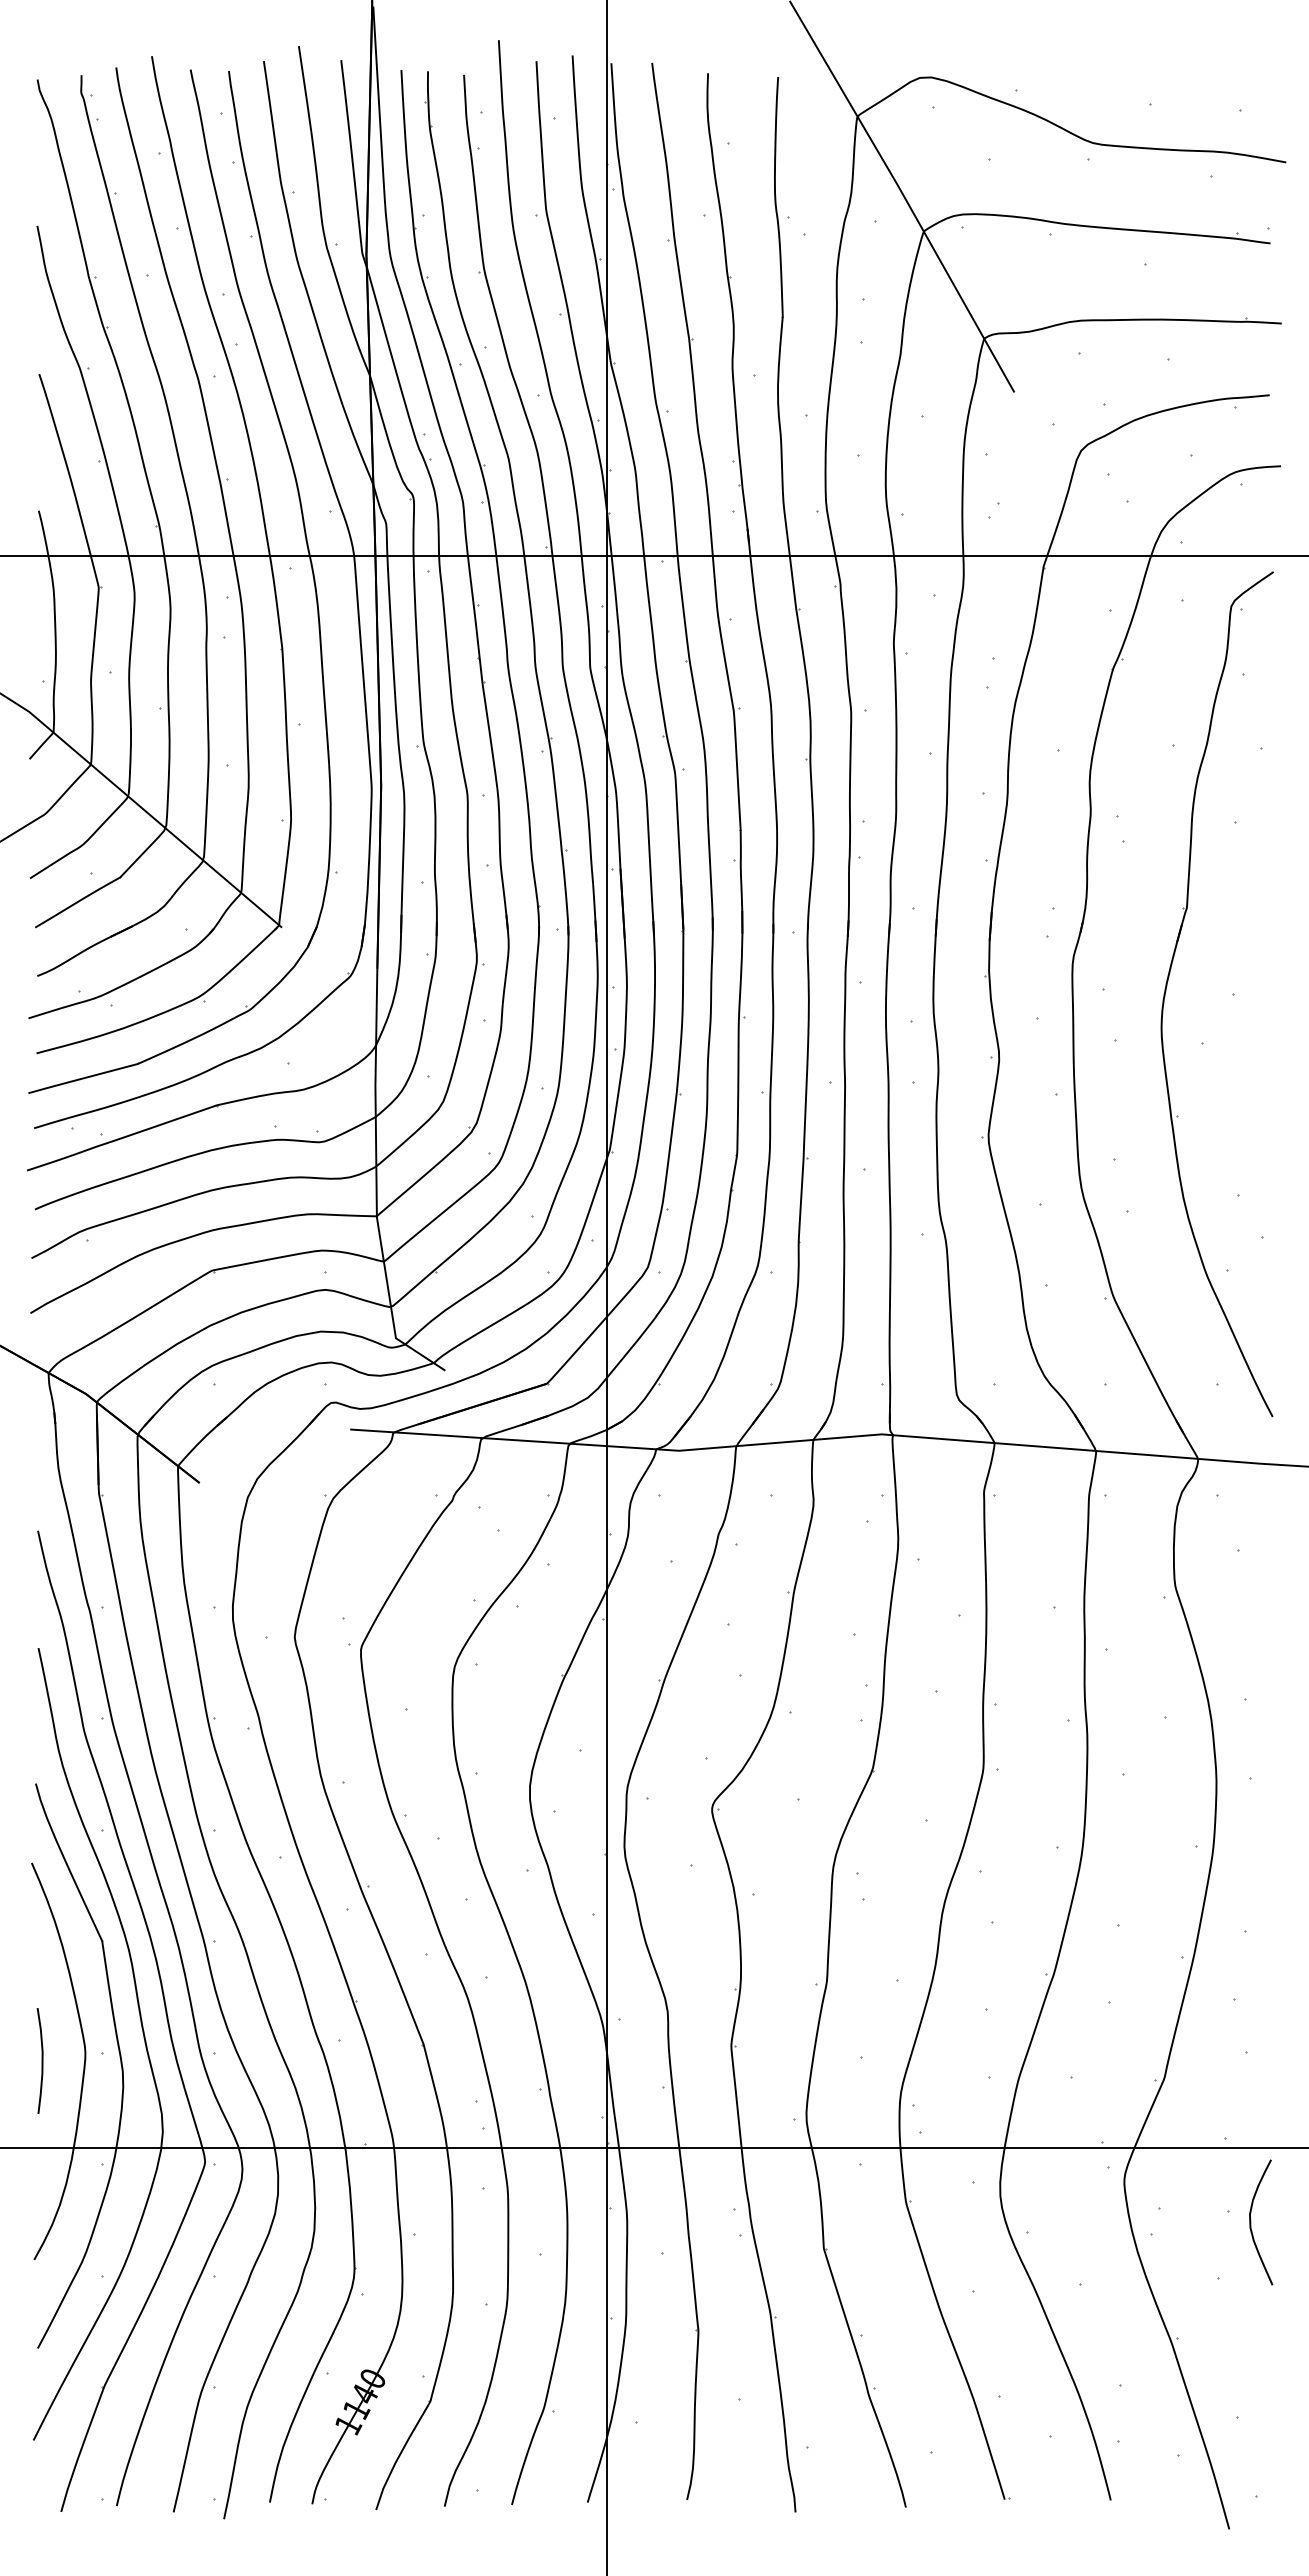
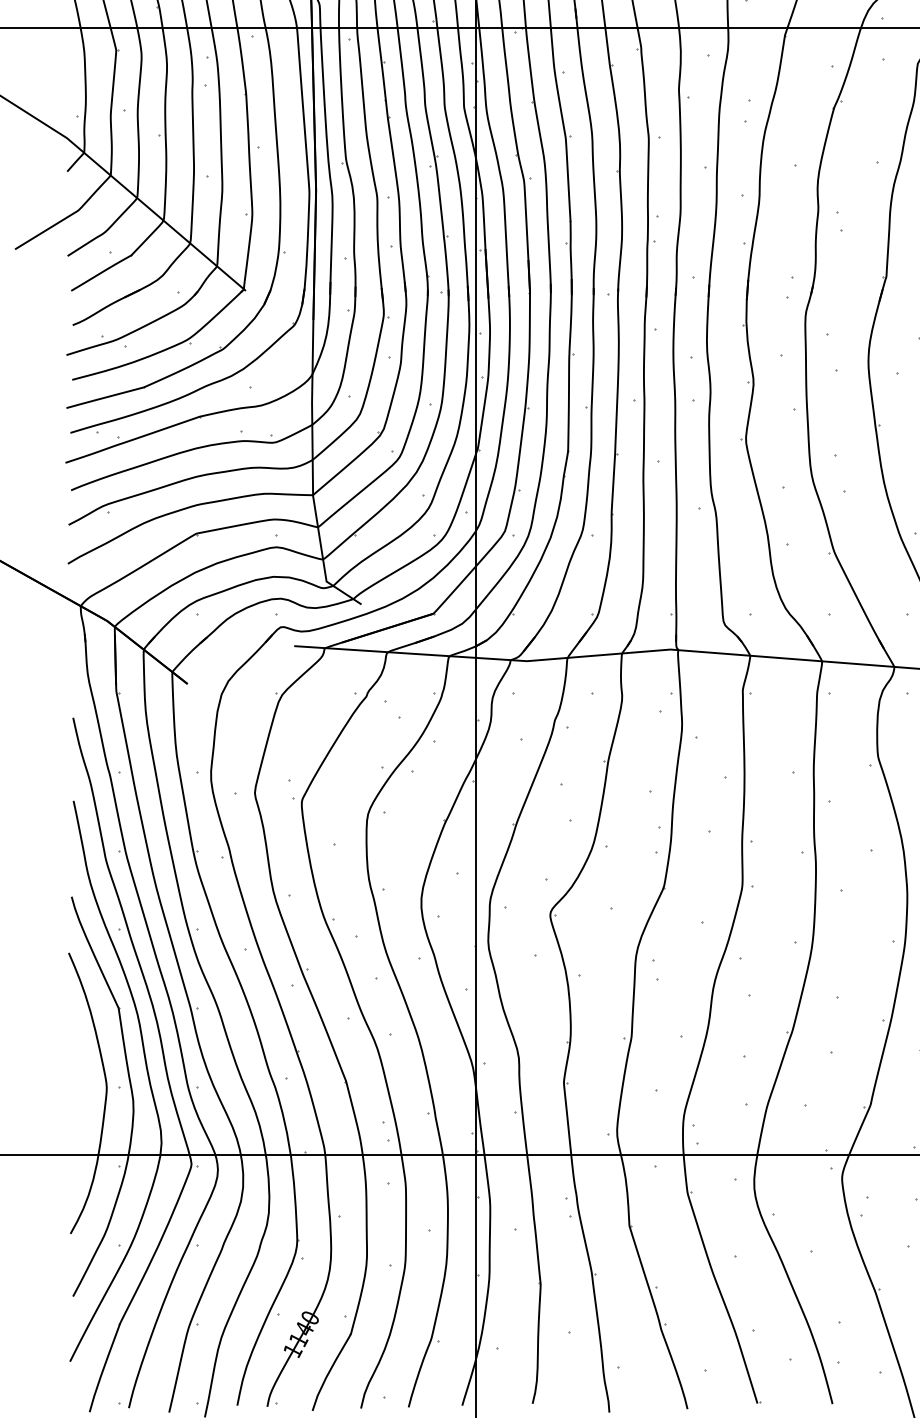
curve: (41, 2060) -> (75, 1092), removed

